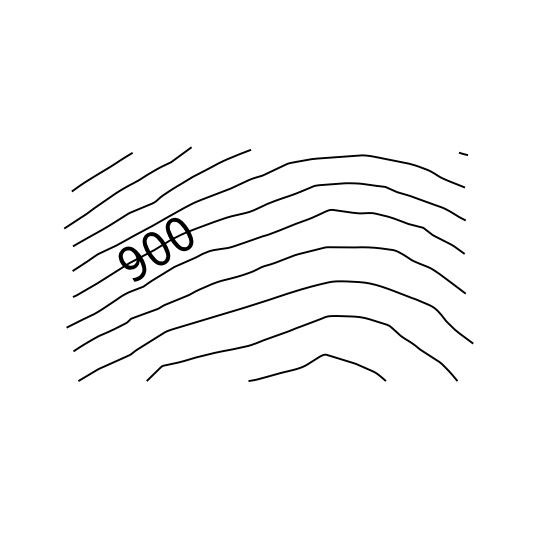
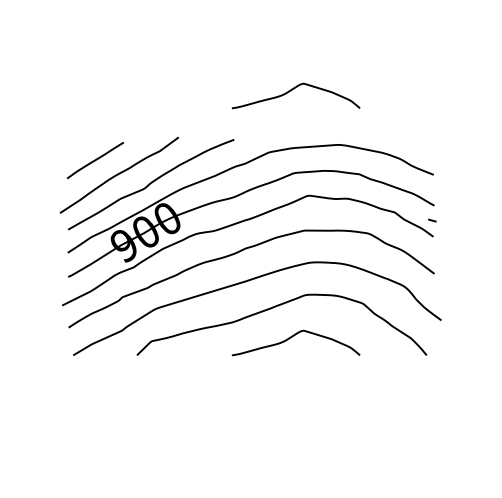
curve: (312, 98) -> (291, 91), added
line: (463, 153) -> (432, 220), moved

